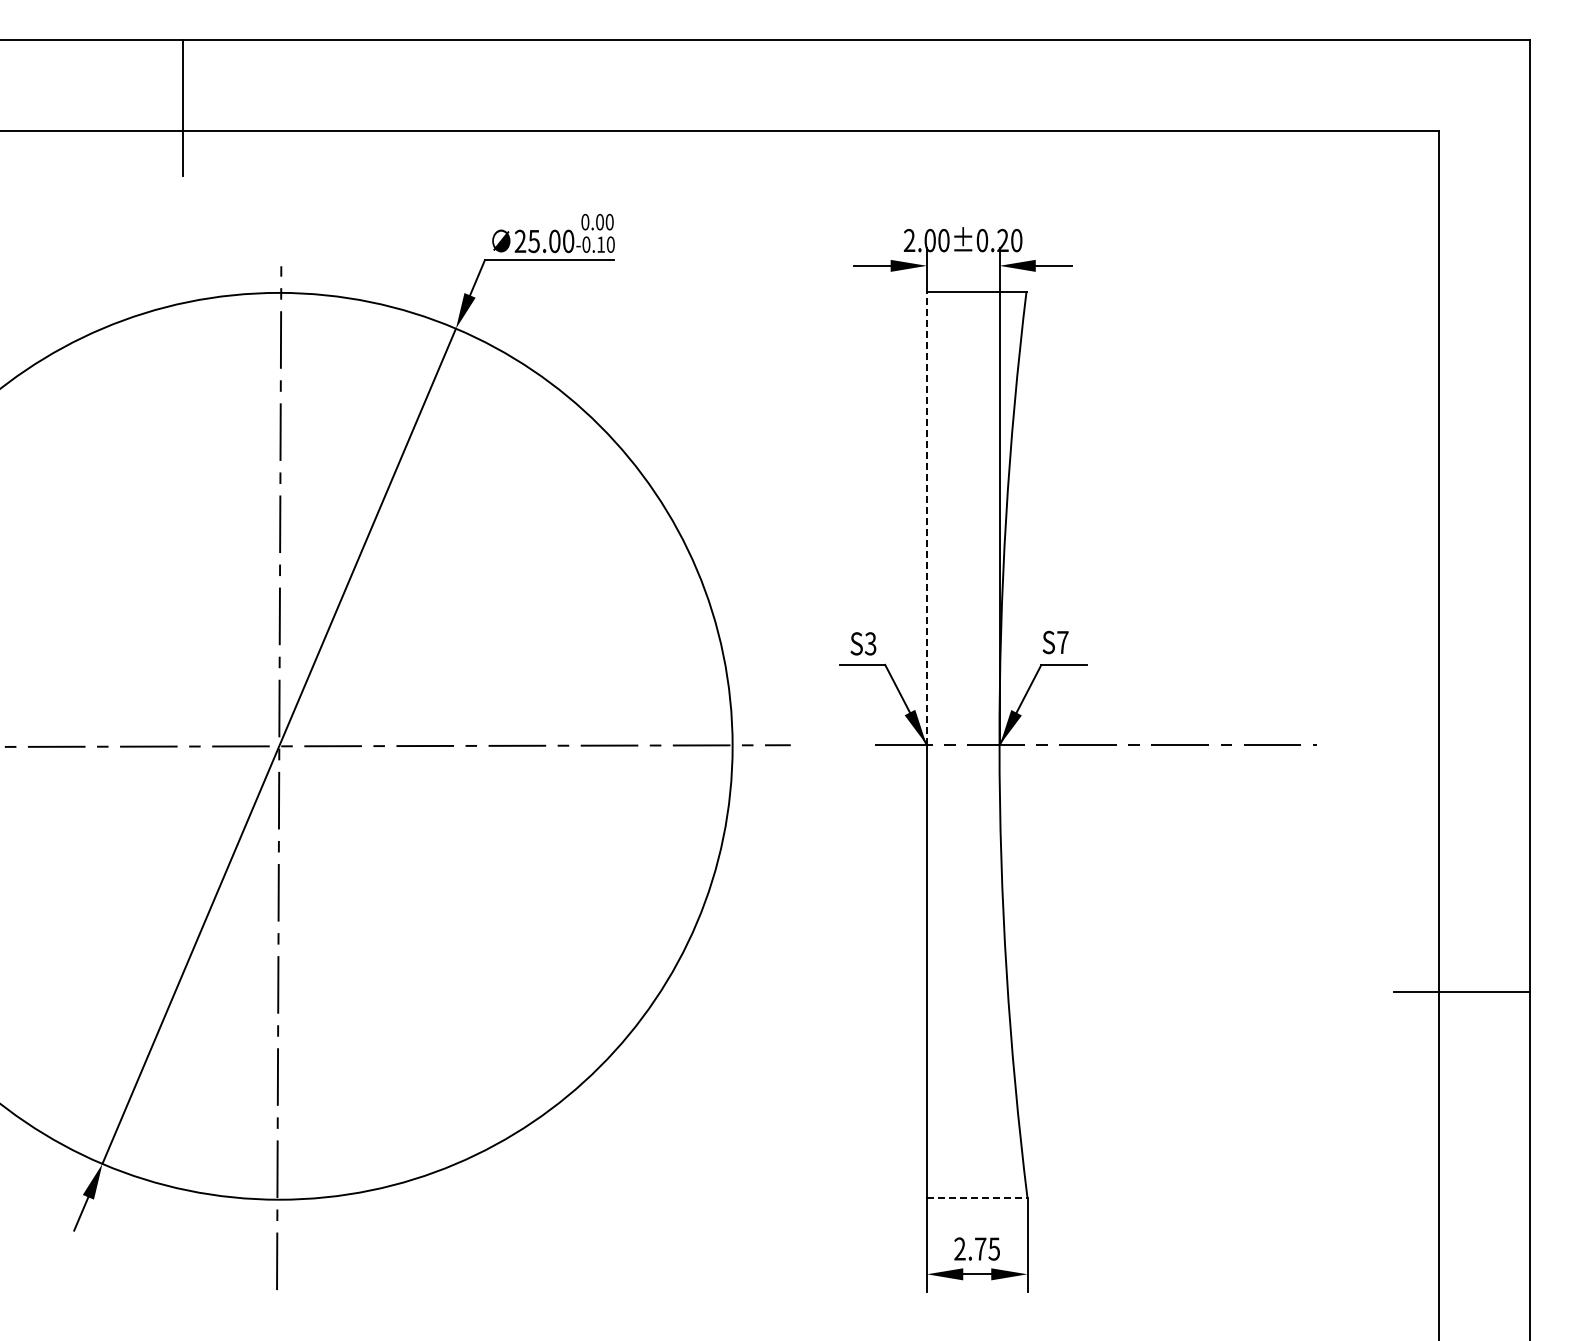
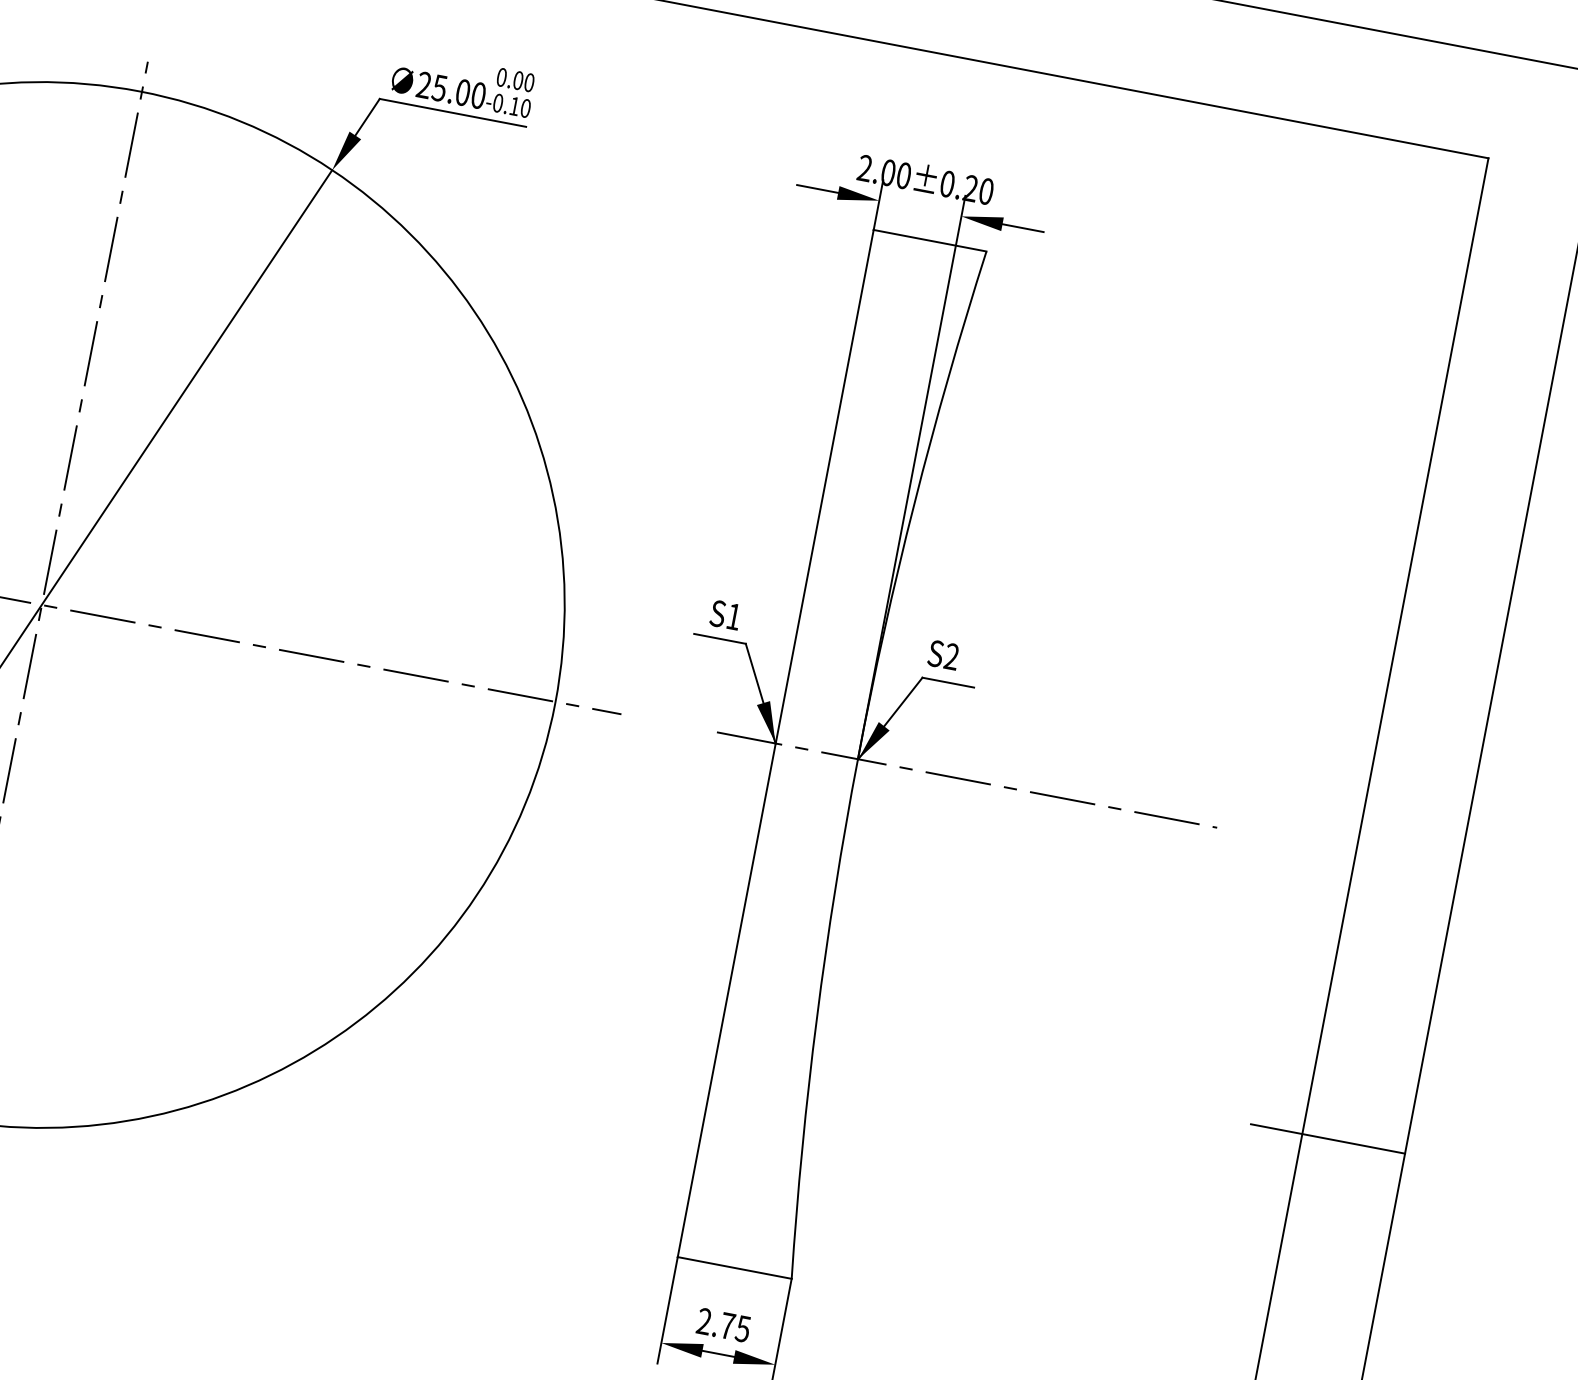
line: (926, 518) -> (824, 486), dashed -> solid
text: (1062, 641) -> (951, 655), S7 -> S2
text: (870, 643) -> (733, 616), S3 -> S1
line: (977, 1198) -> (735, 1268), dashed -> solid

